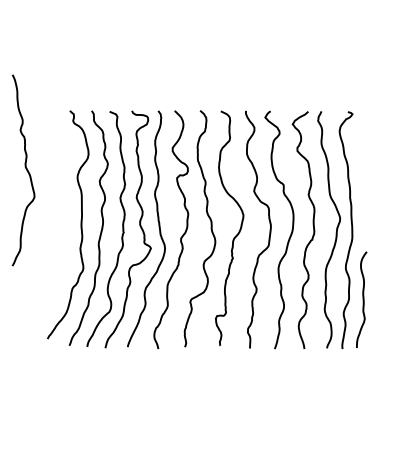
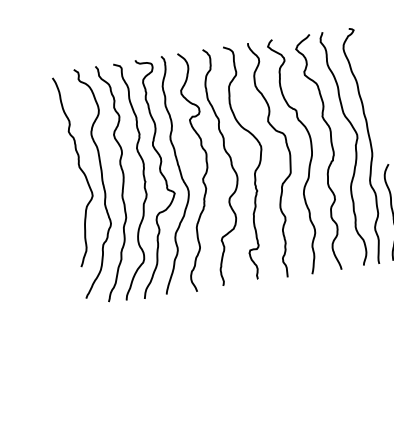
curve: (25, 169) -> (79, 169), moved

